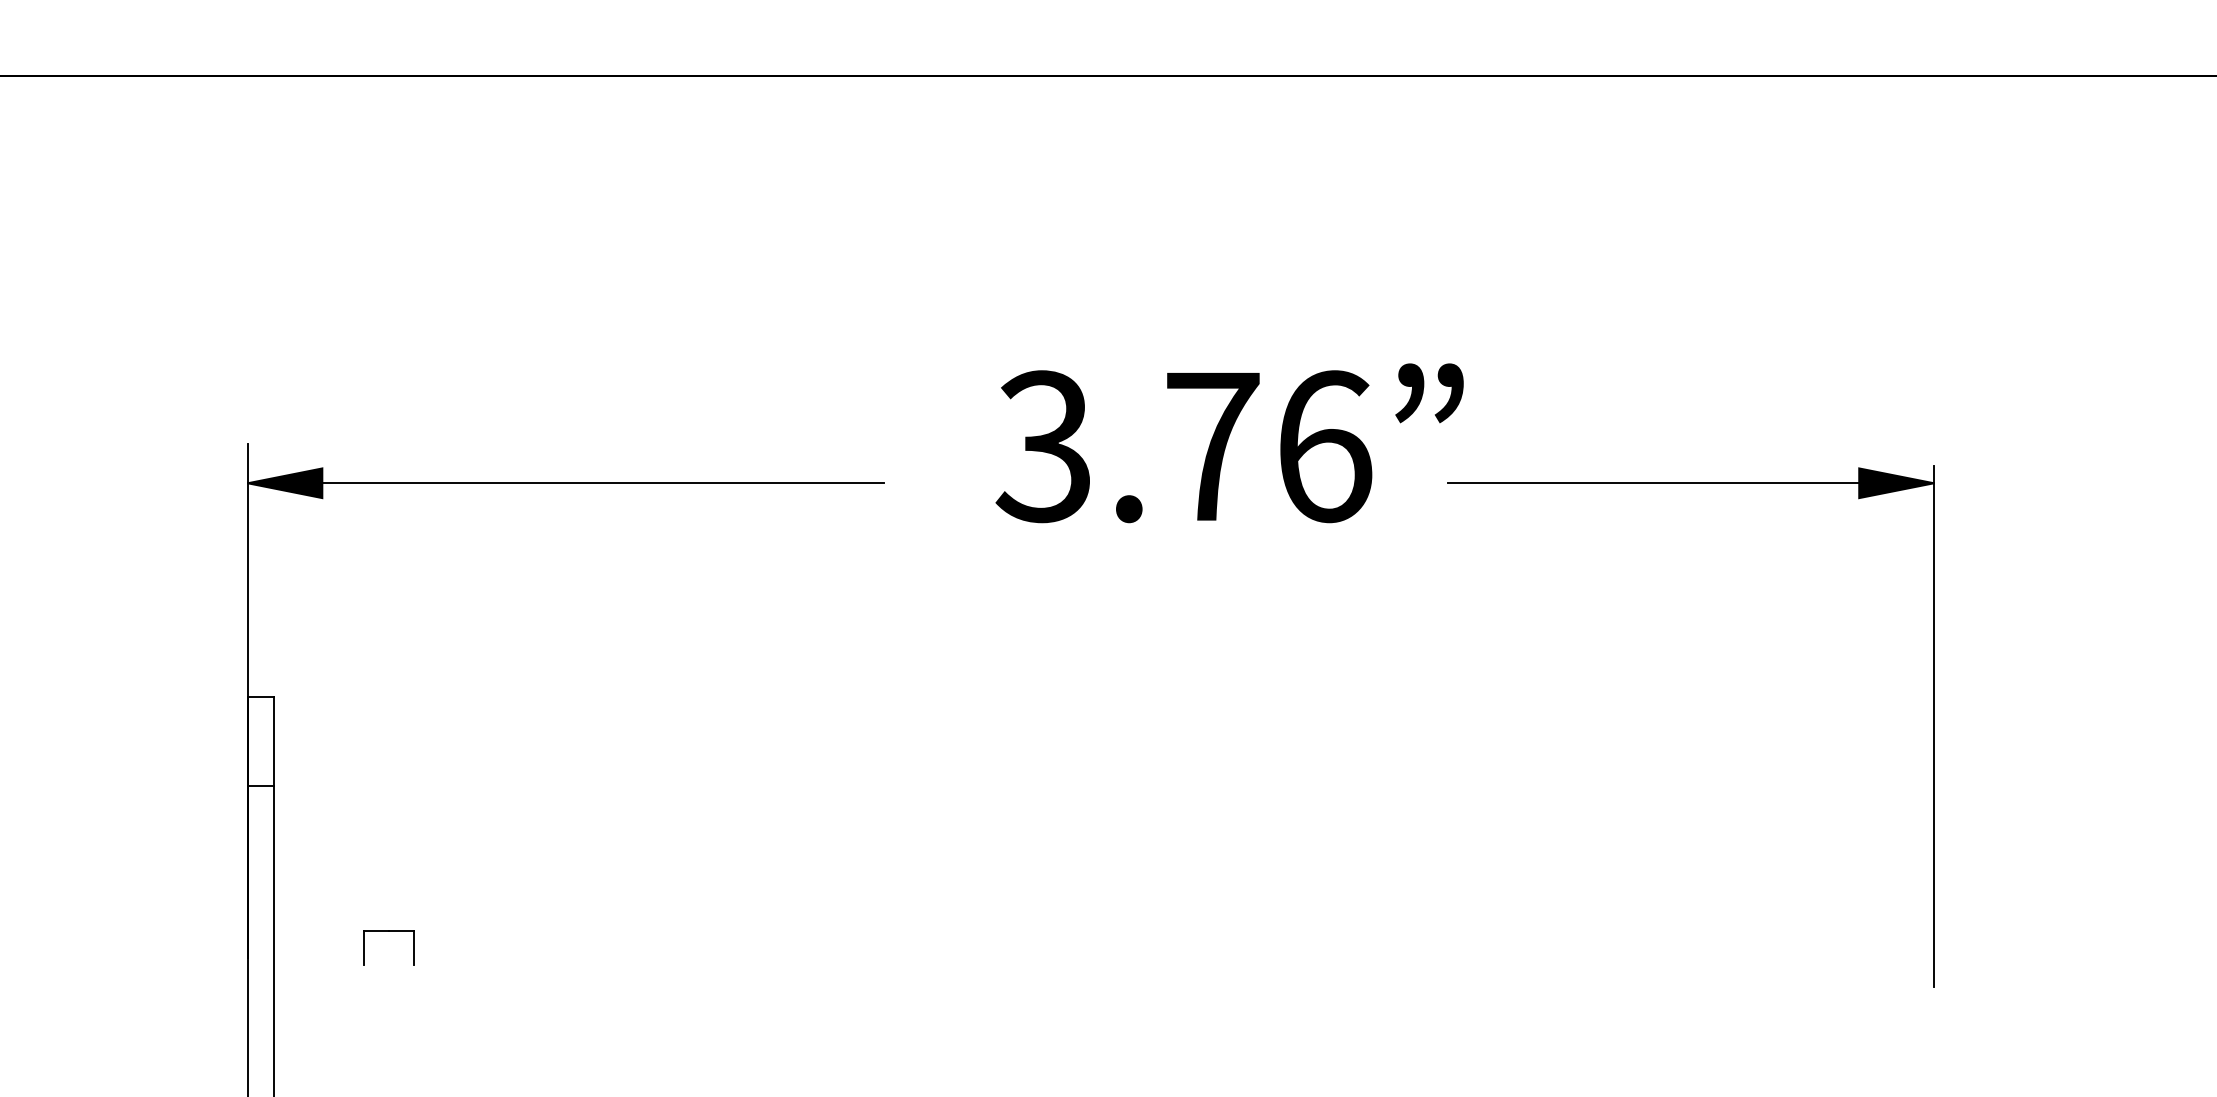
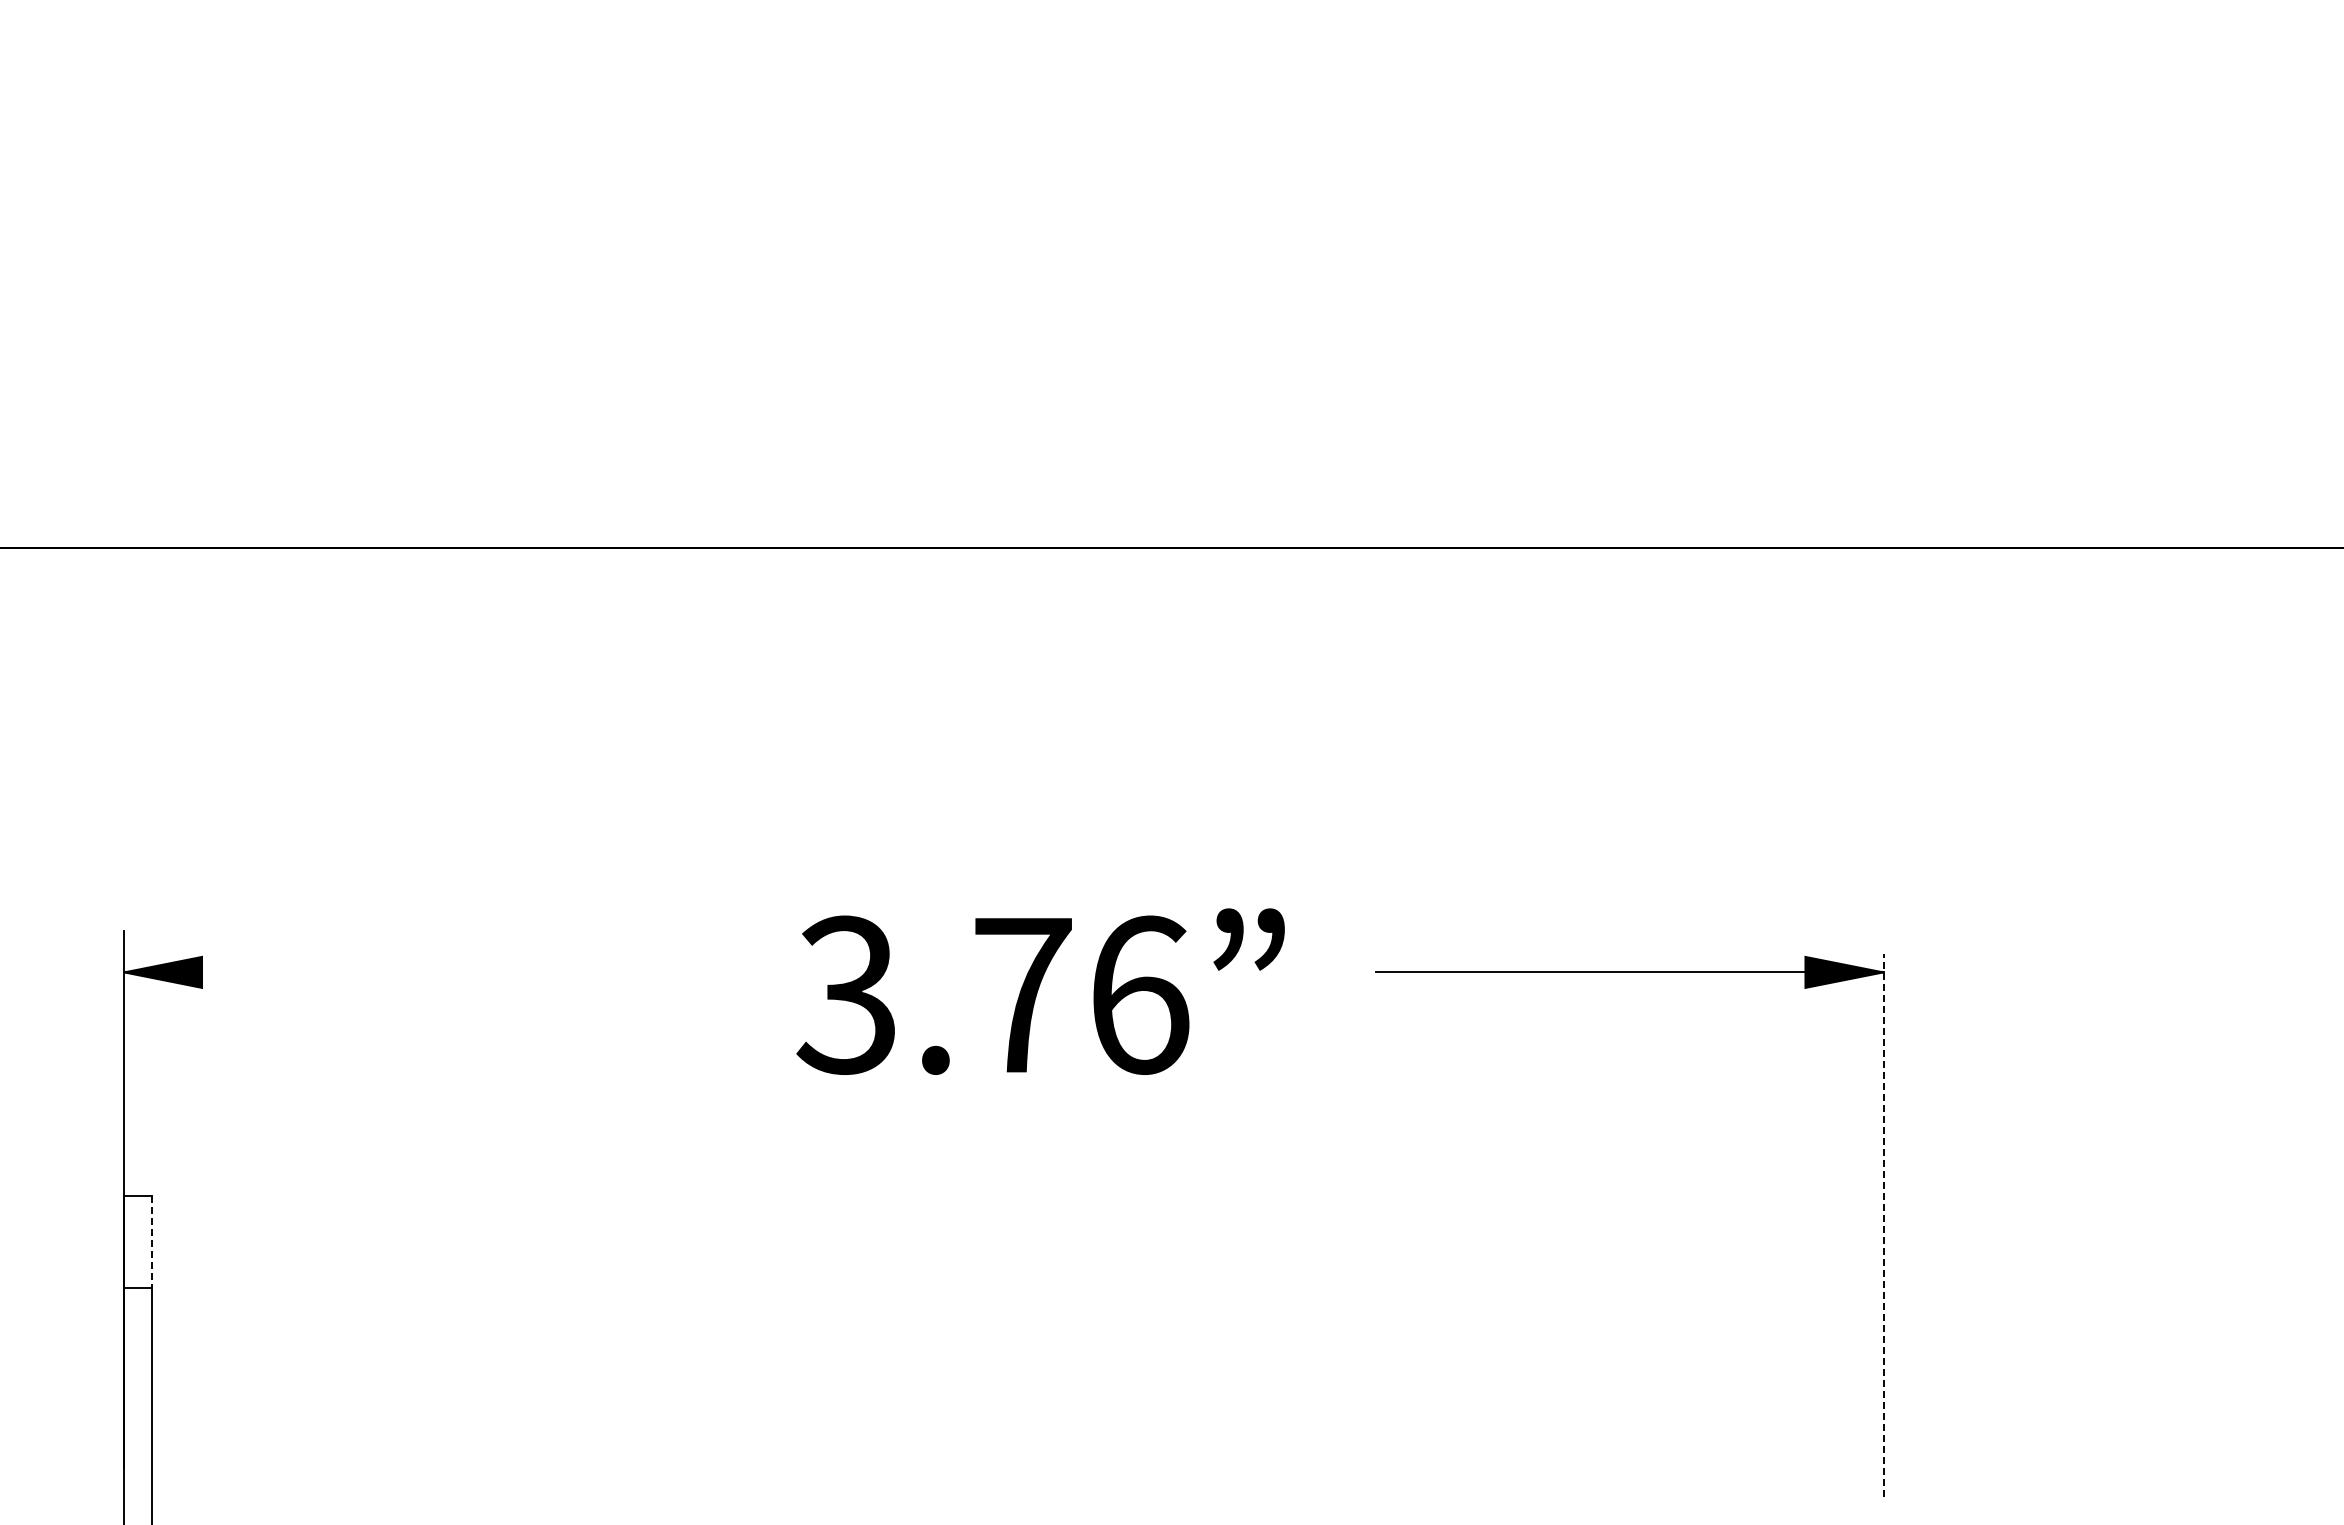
text: (1229, 443) -> (1040, 991), moved
line: (565, 483) -> (455, 972), removed
line: (1934, 725) -> (1883, 1225), solid -> dashed
line: (273, 742) -> (151, 1242), solid -> dashed
part: (388, 931) -> (271, 1440), removed

